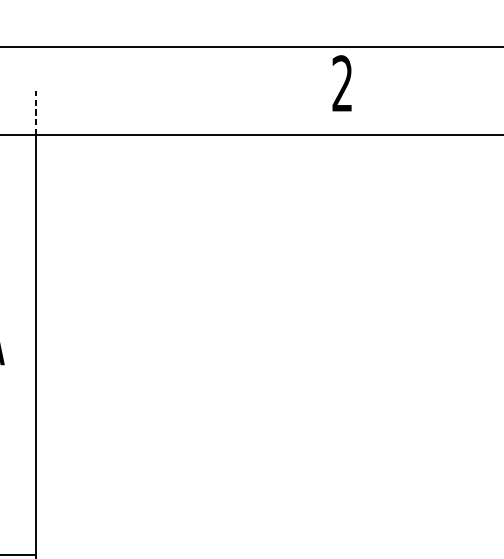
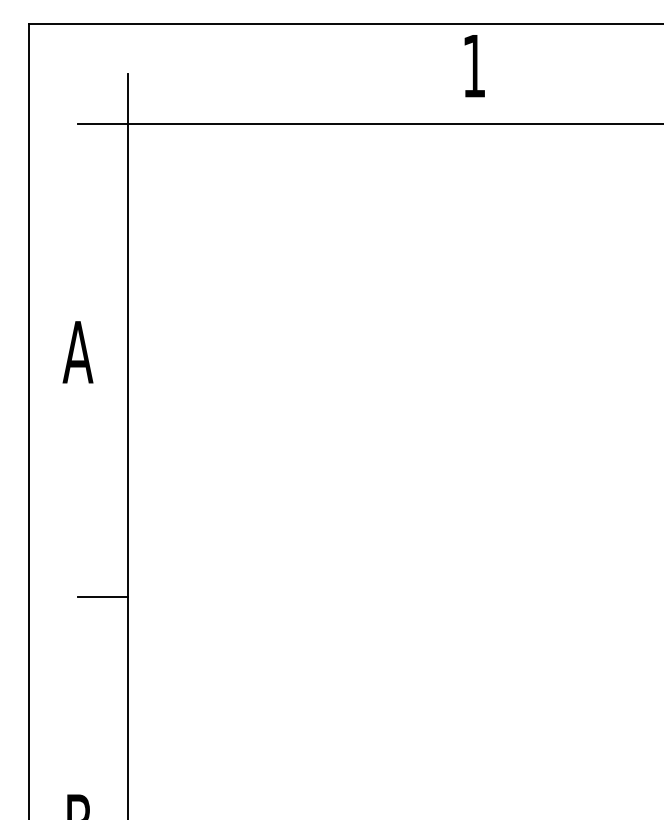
text: (341, 83) -> (473, 65), 2 -> 1
line: (35, 113) -> (128, 99), dashed -> solid

